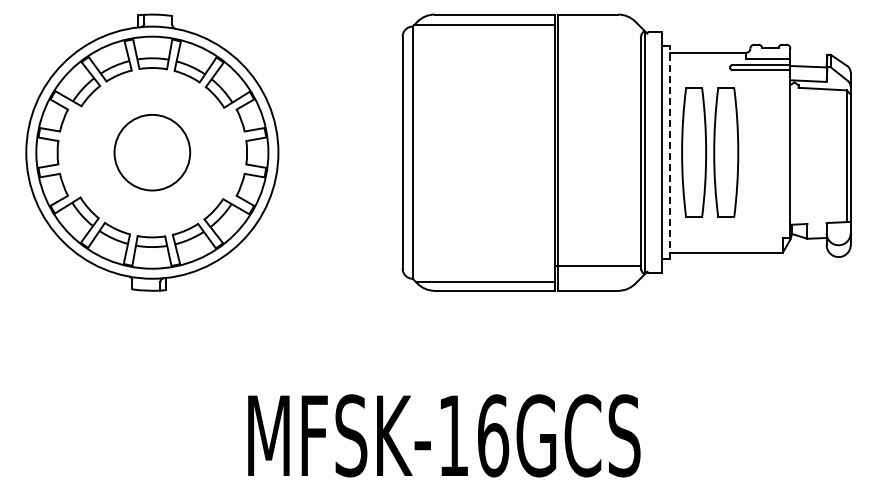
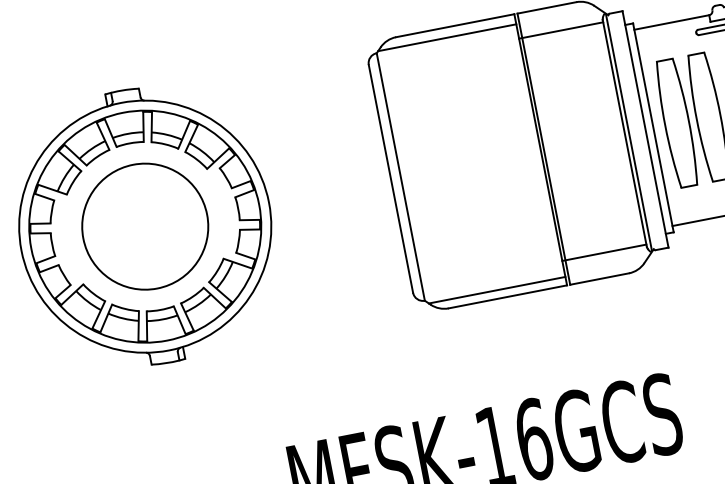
line: (597, 39) -> (560, 30), added
circle: (152, 152) -> (145, 226), size x1.67
line: (670, 152) -> (653, 127), dashed -> solid

